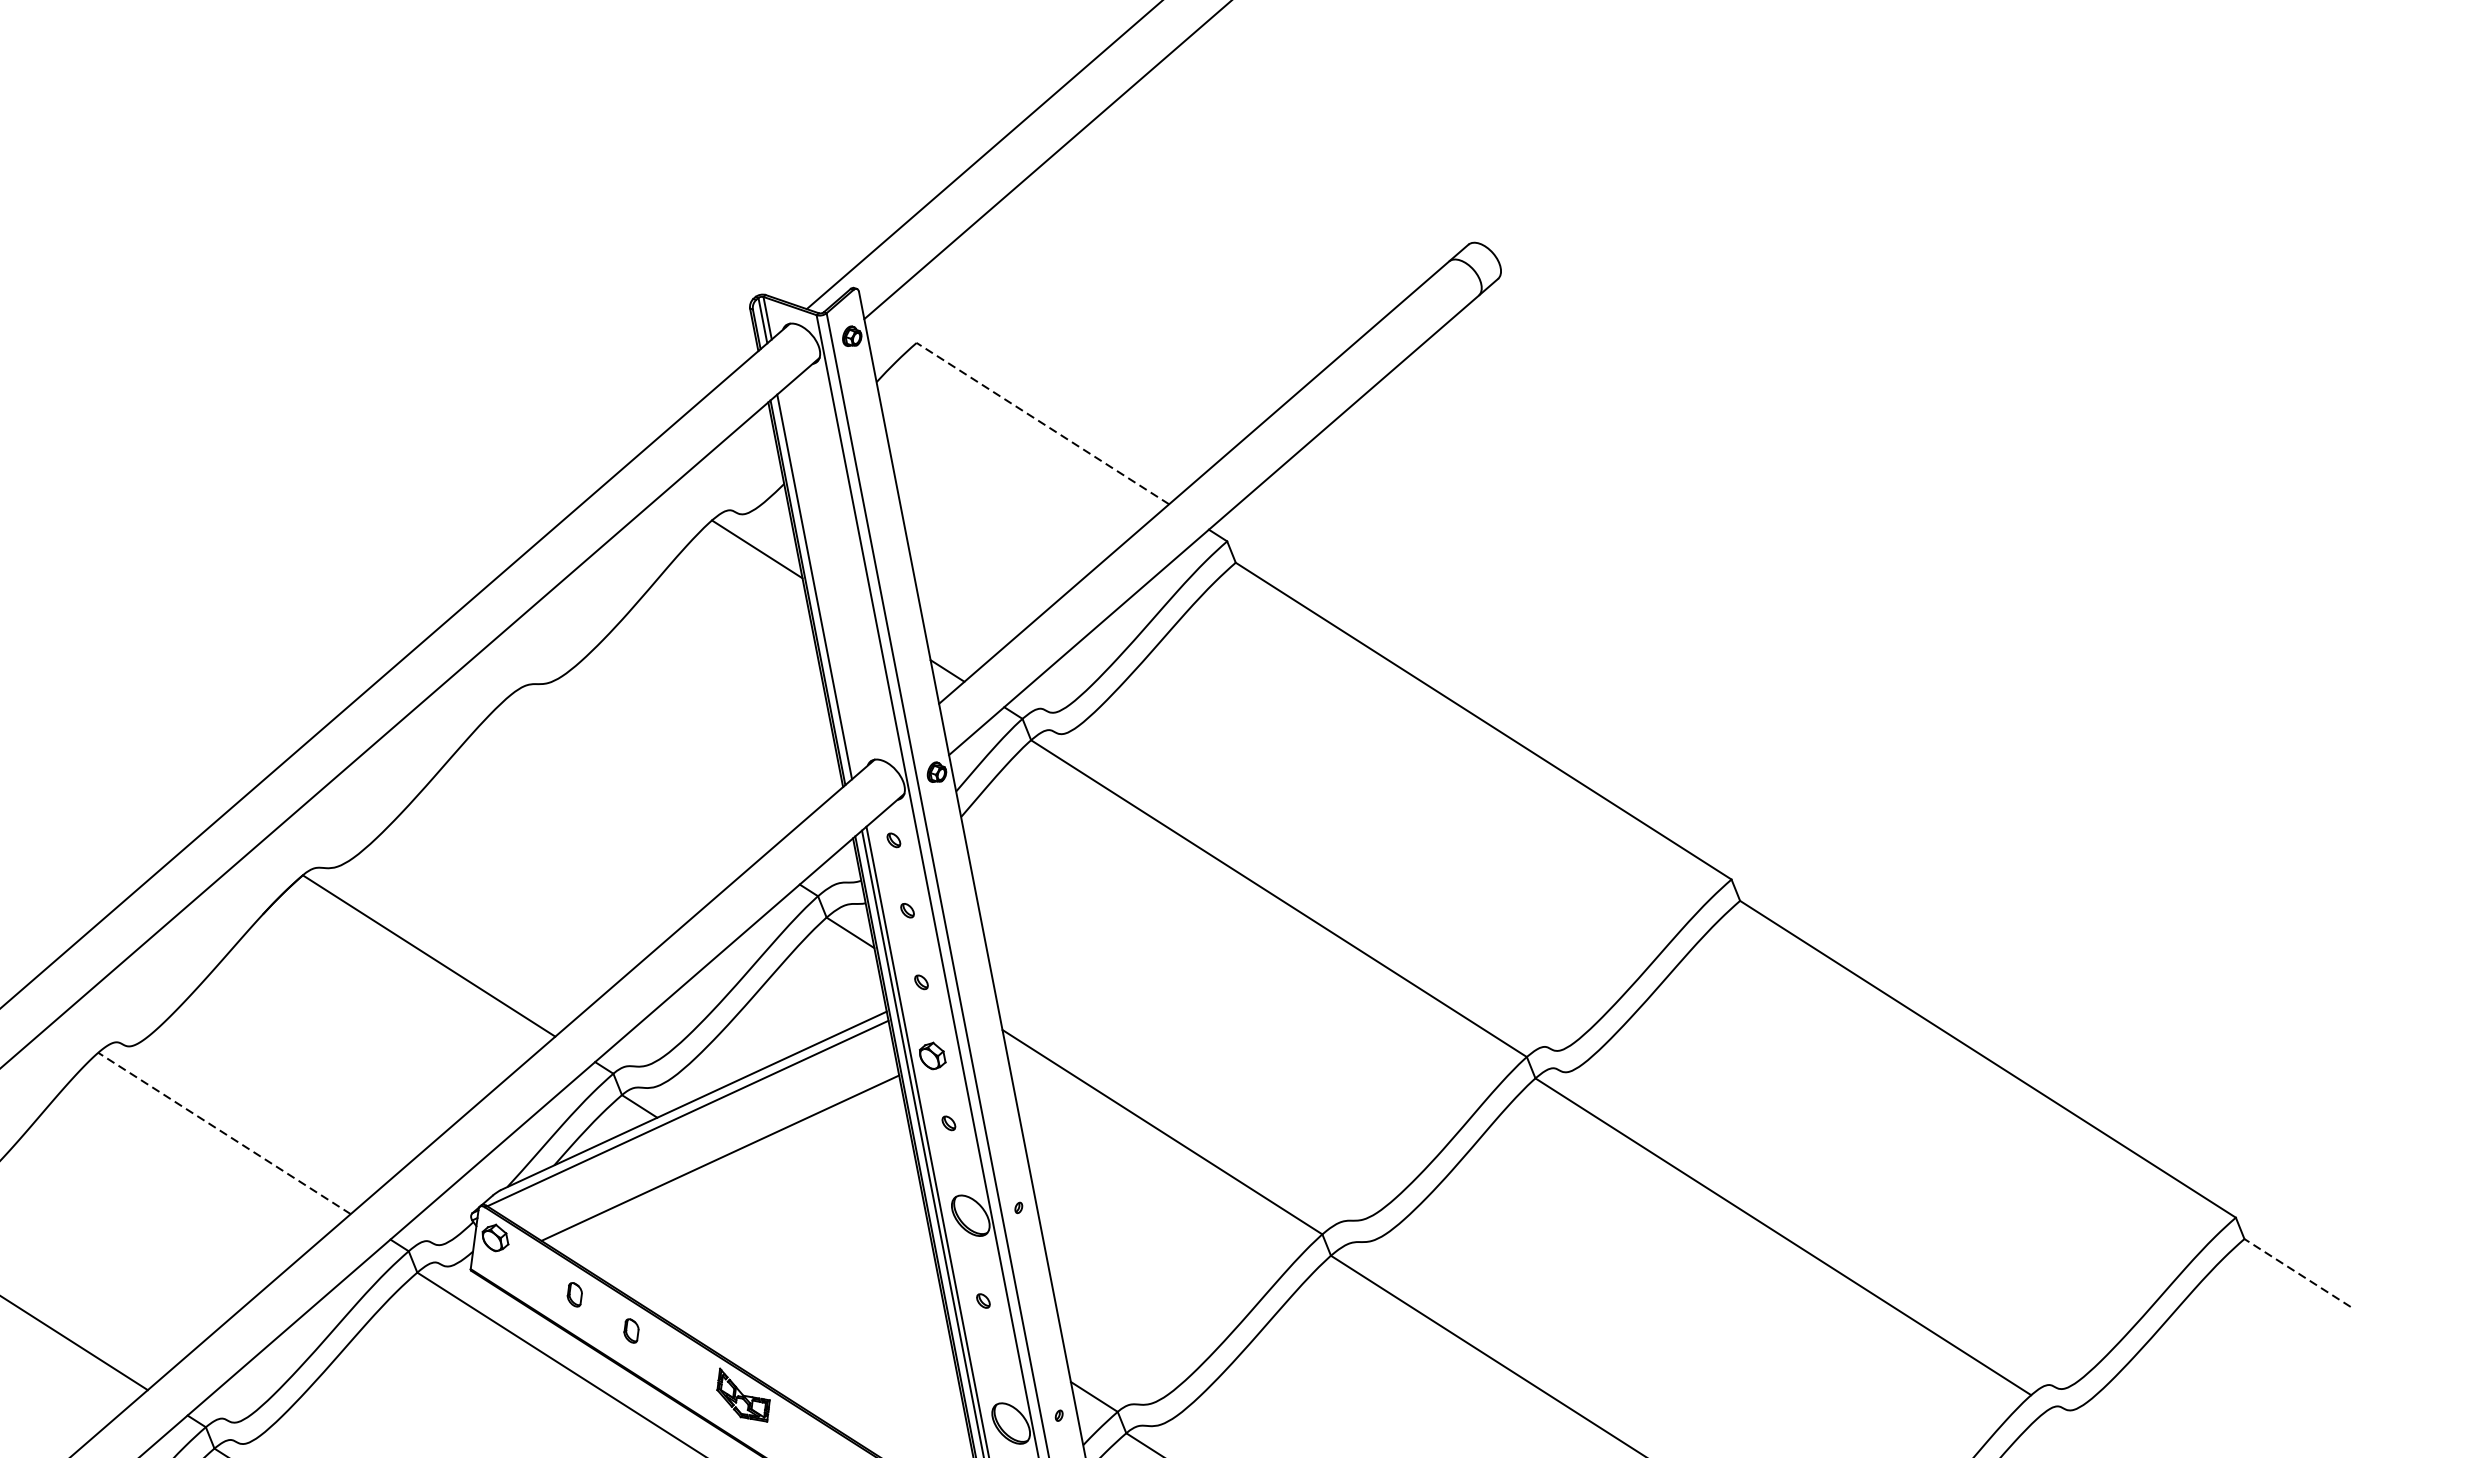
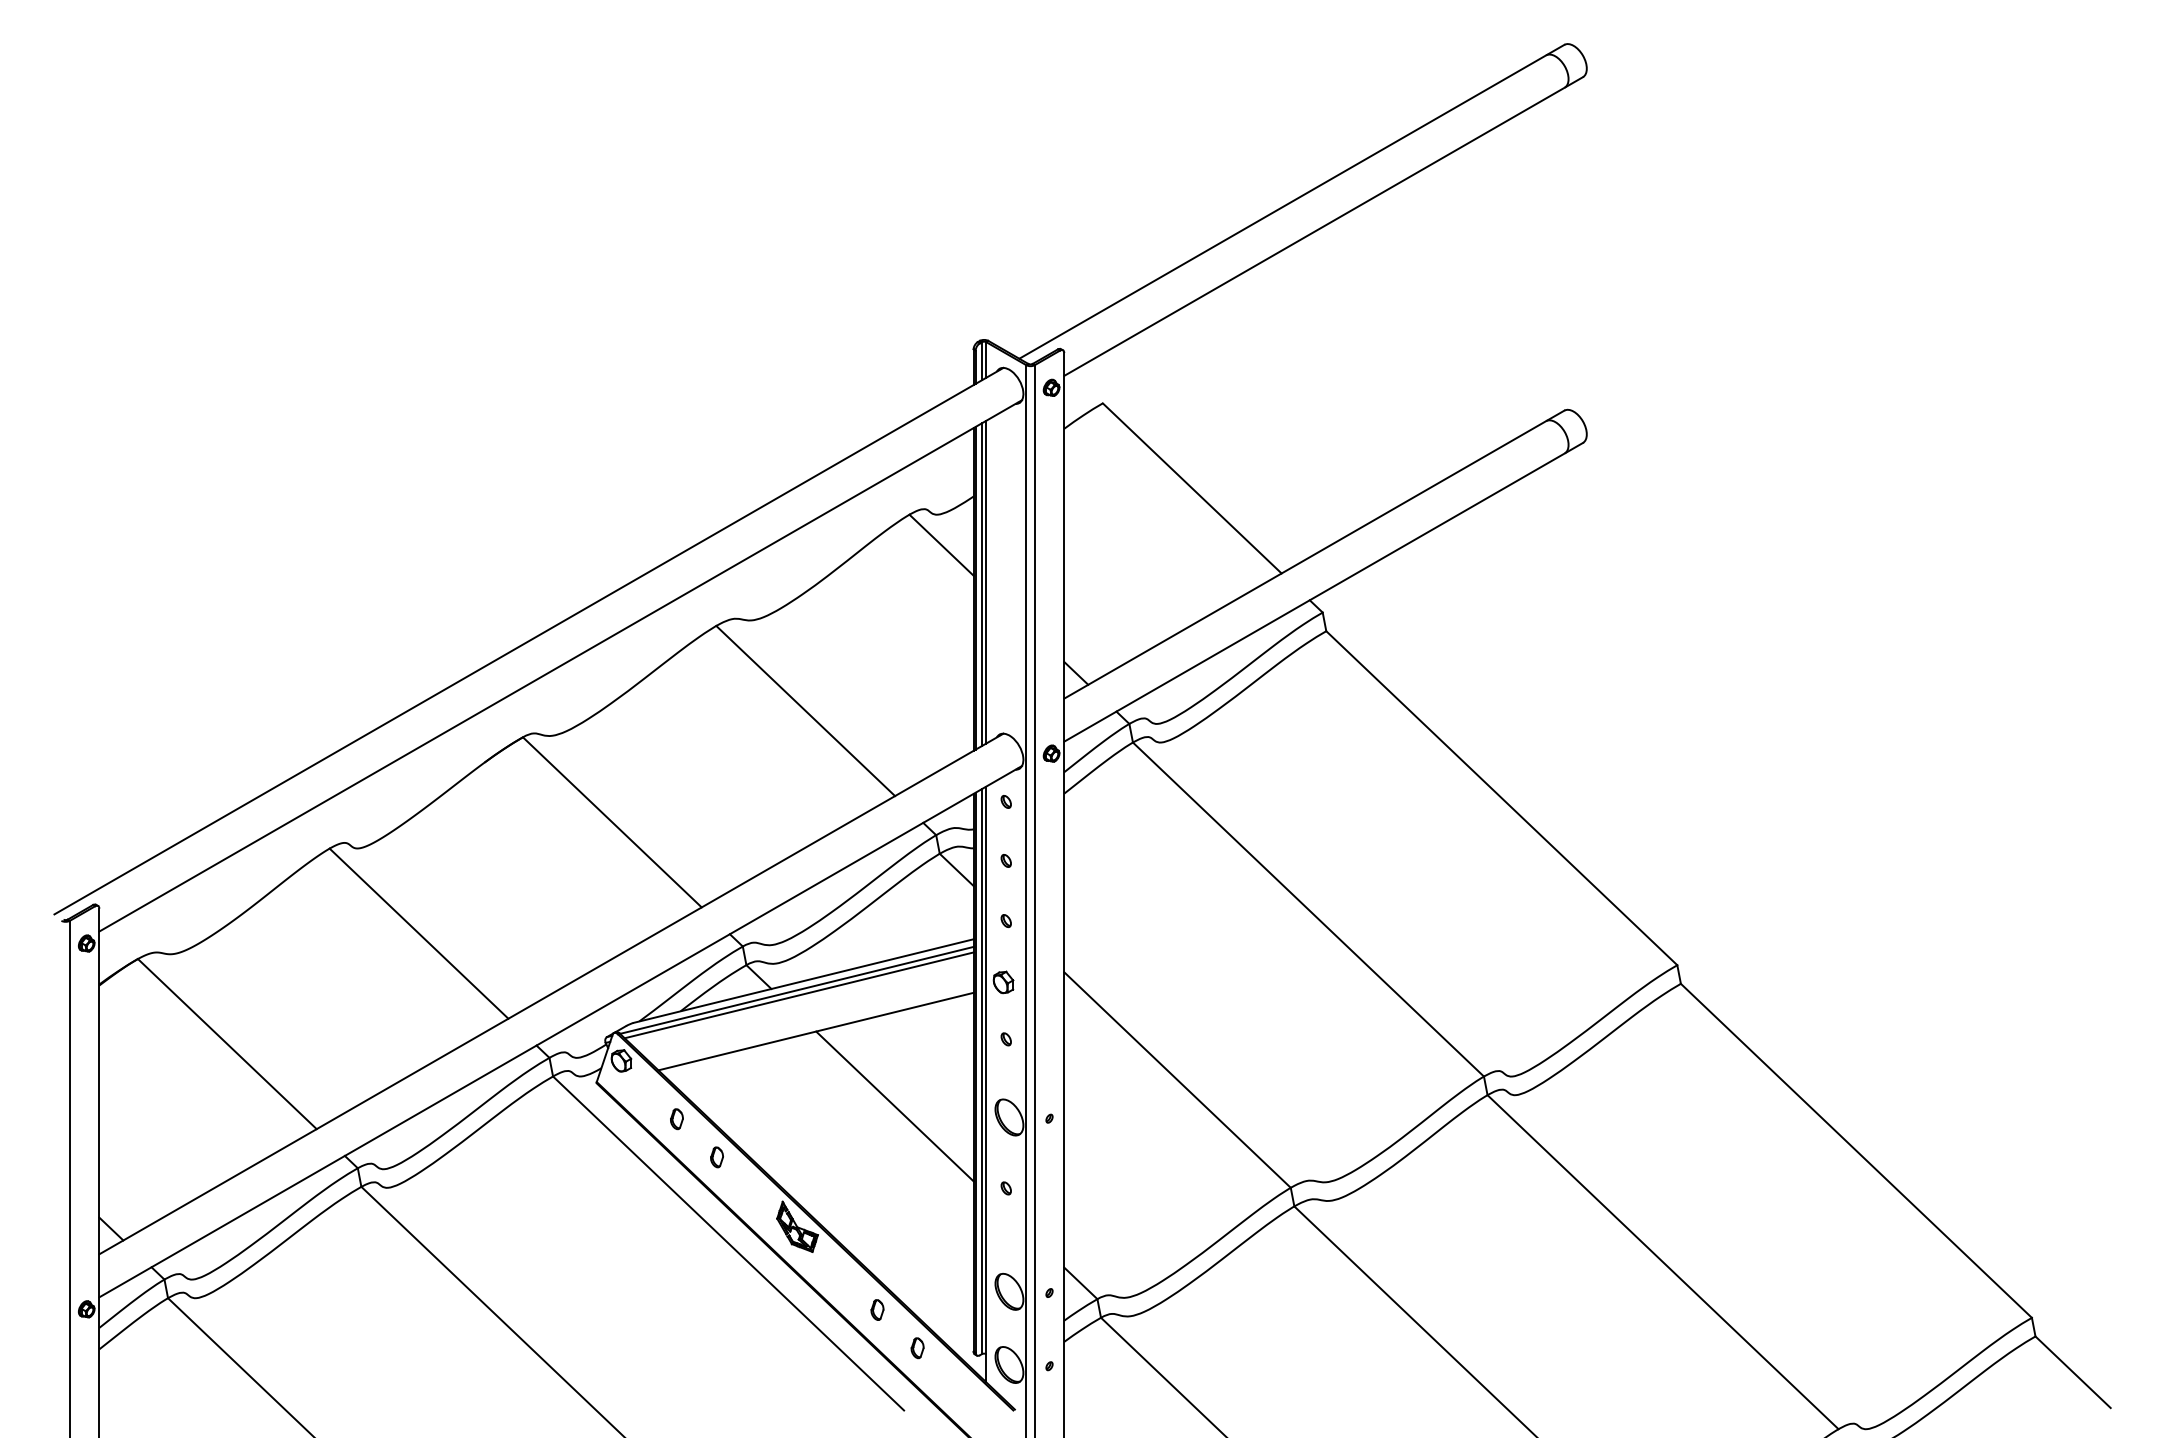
line: (1042, 423) -> (1191, 488), dashed -> solid
line: (819, 582) -> (986, 581), added
line: (633, 777) -> (805, 710), added
line: (691, 1119) -> (798, 995), added
line: (223, 1133) -> (418, 933), dashed -> solid
line: (831, 1229) -> (894, 1106), added
line: (2298, 1273) -> (2073, 1372), dashed -> solid

